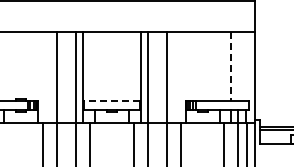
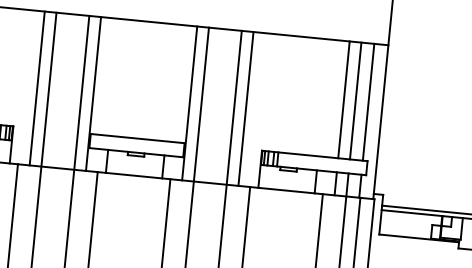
line: (231, 66) -> (344, 99), dashed -> solid
line: (238, 66) -> (355, 100), added
line: (246, 66) -> (369, 102), added
line: (49, 77) -> (37, 88), added
line: (174, 77) -> (246, 108), added
line: (111, 101) -> (137, 138), dashed -> solid

